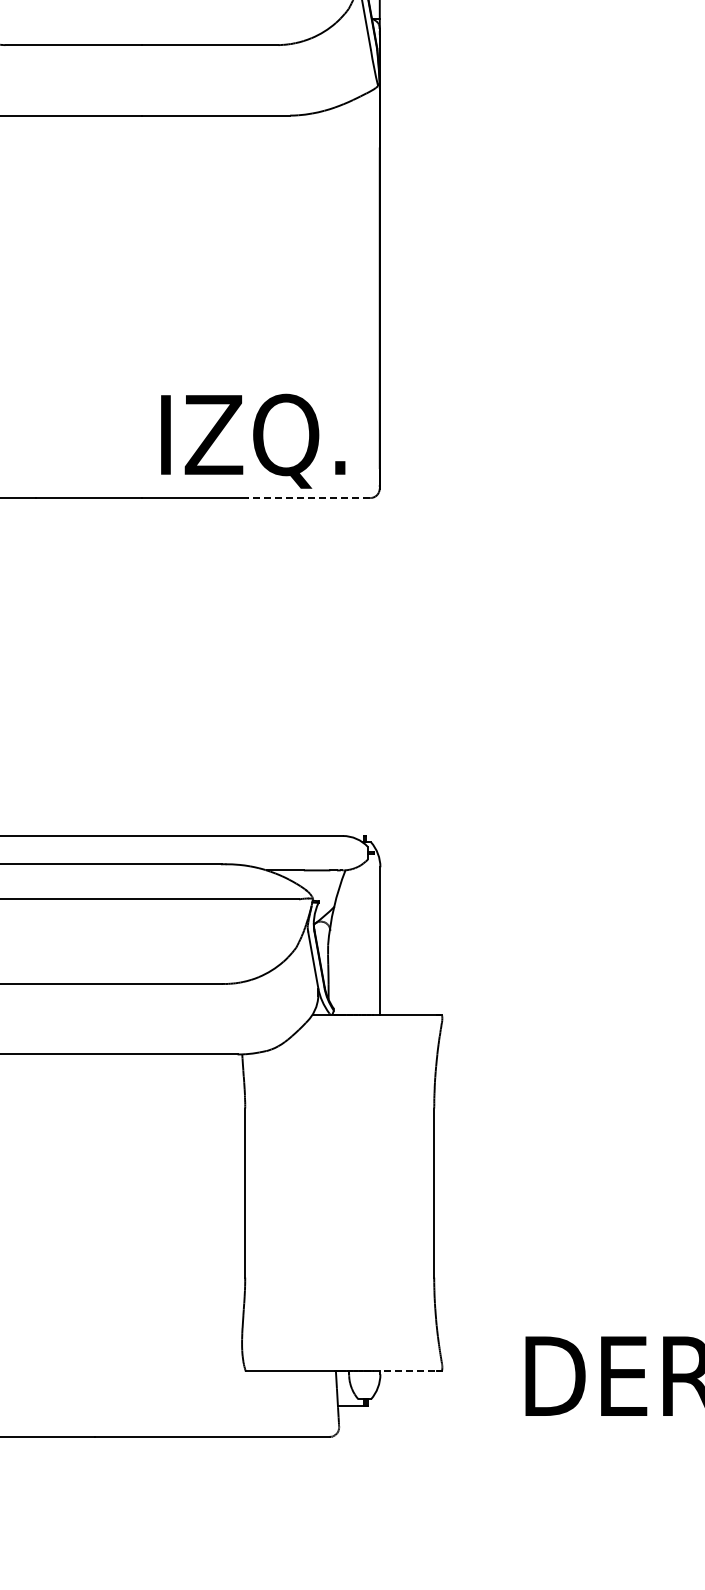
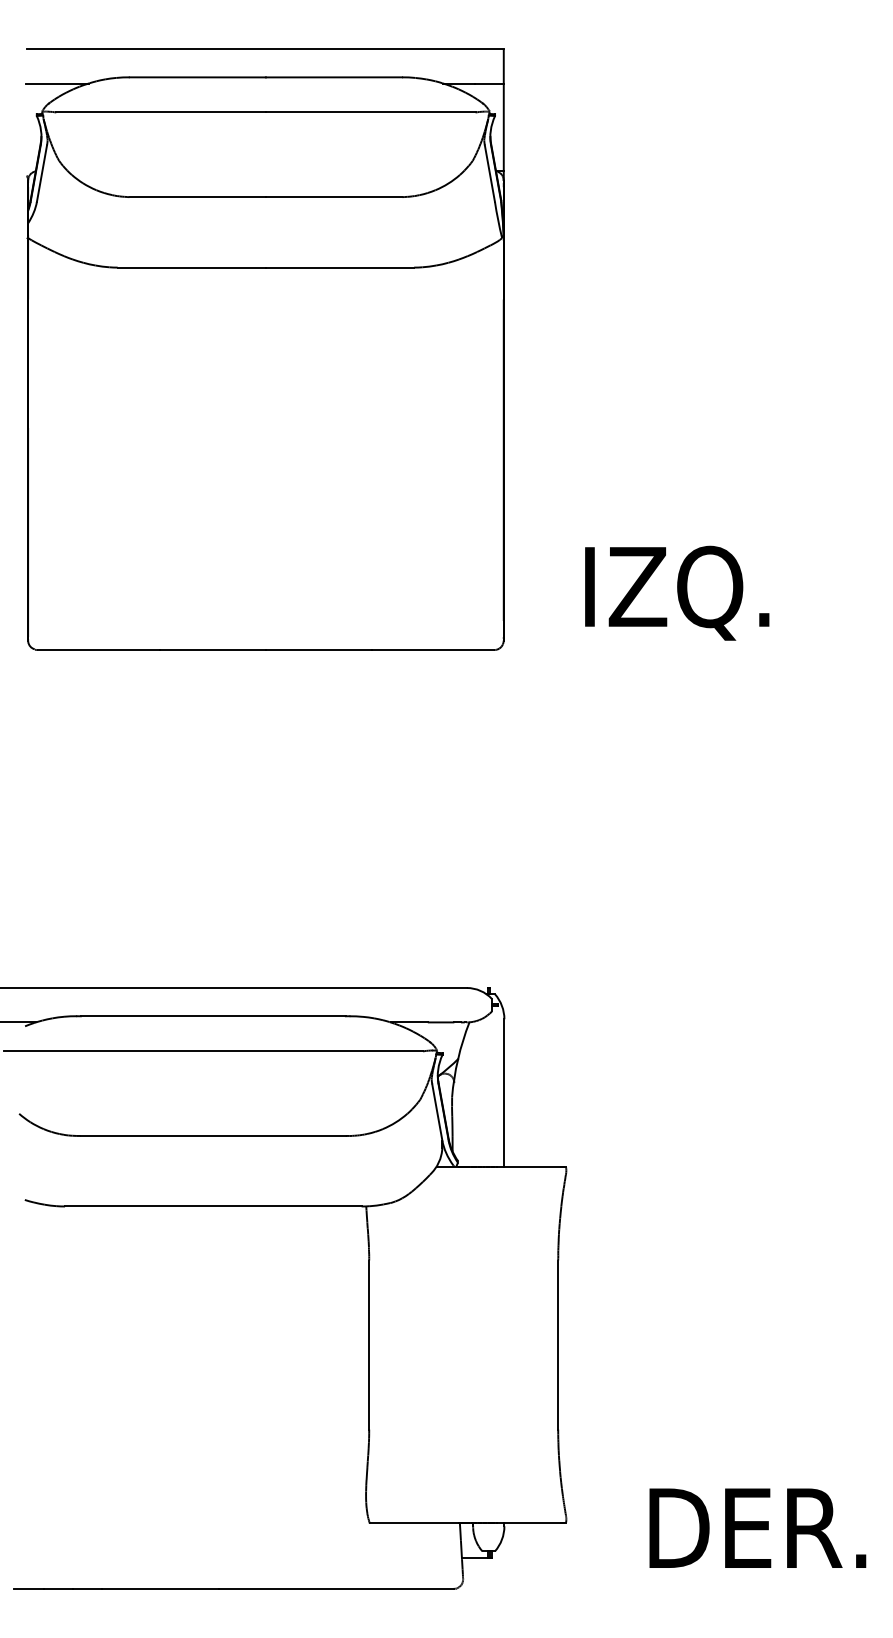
text: (253, 440) -> (677, 592), moved
line: (308, 497) -> (432, 649), dashed -> solid
line: (404, 1371) -> (528, 1523), dashed -> solid

